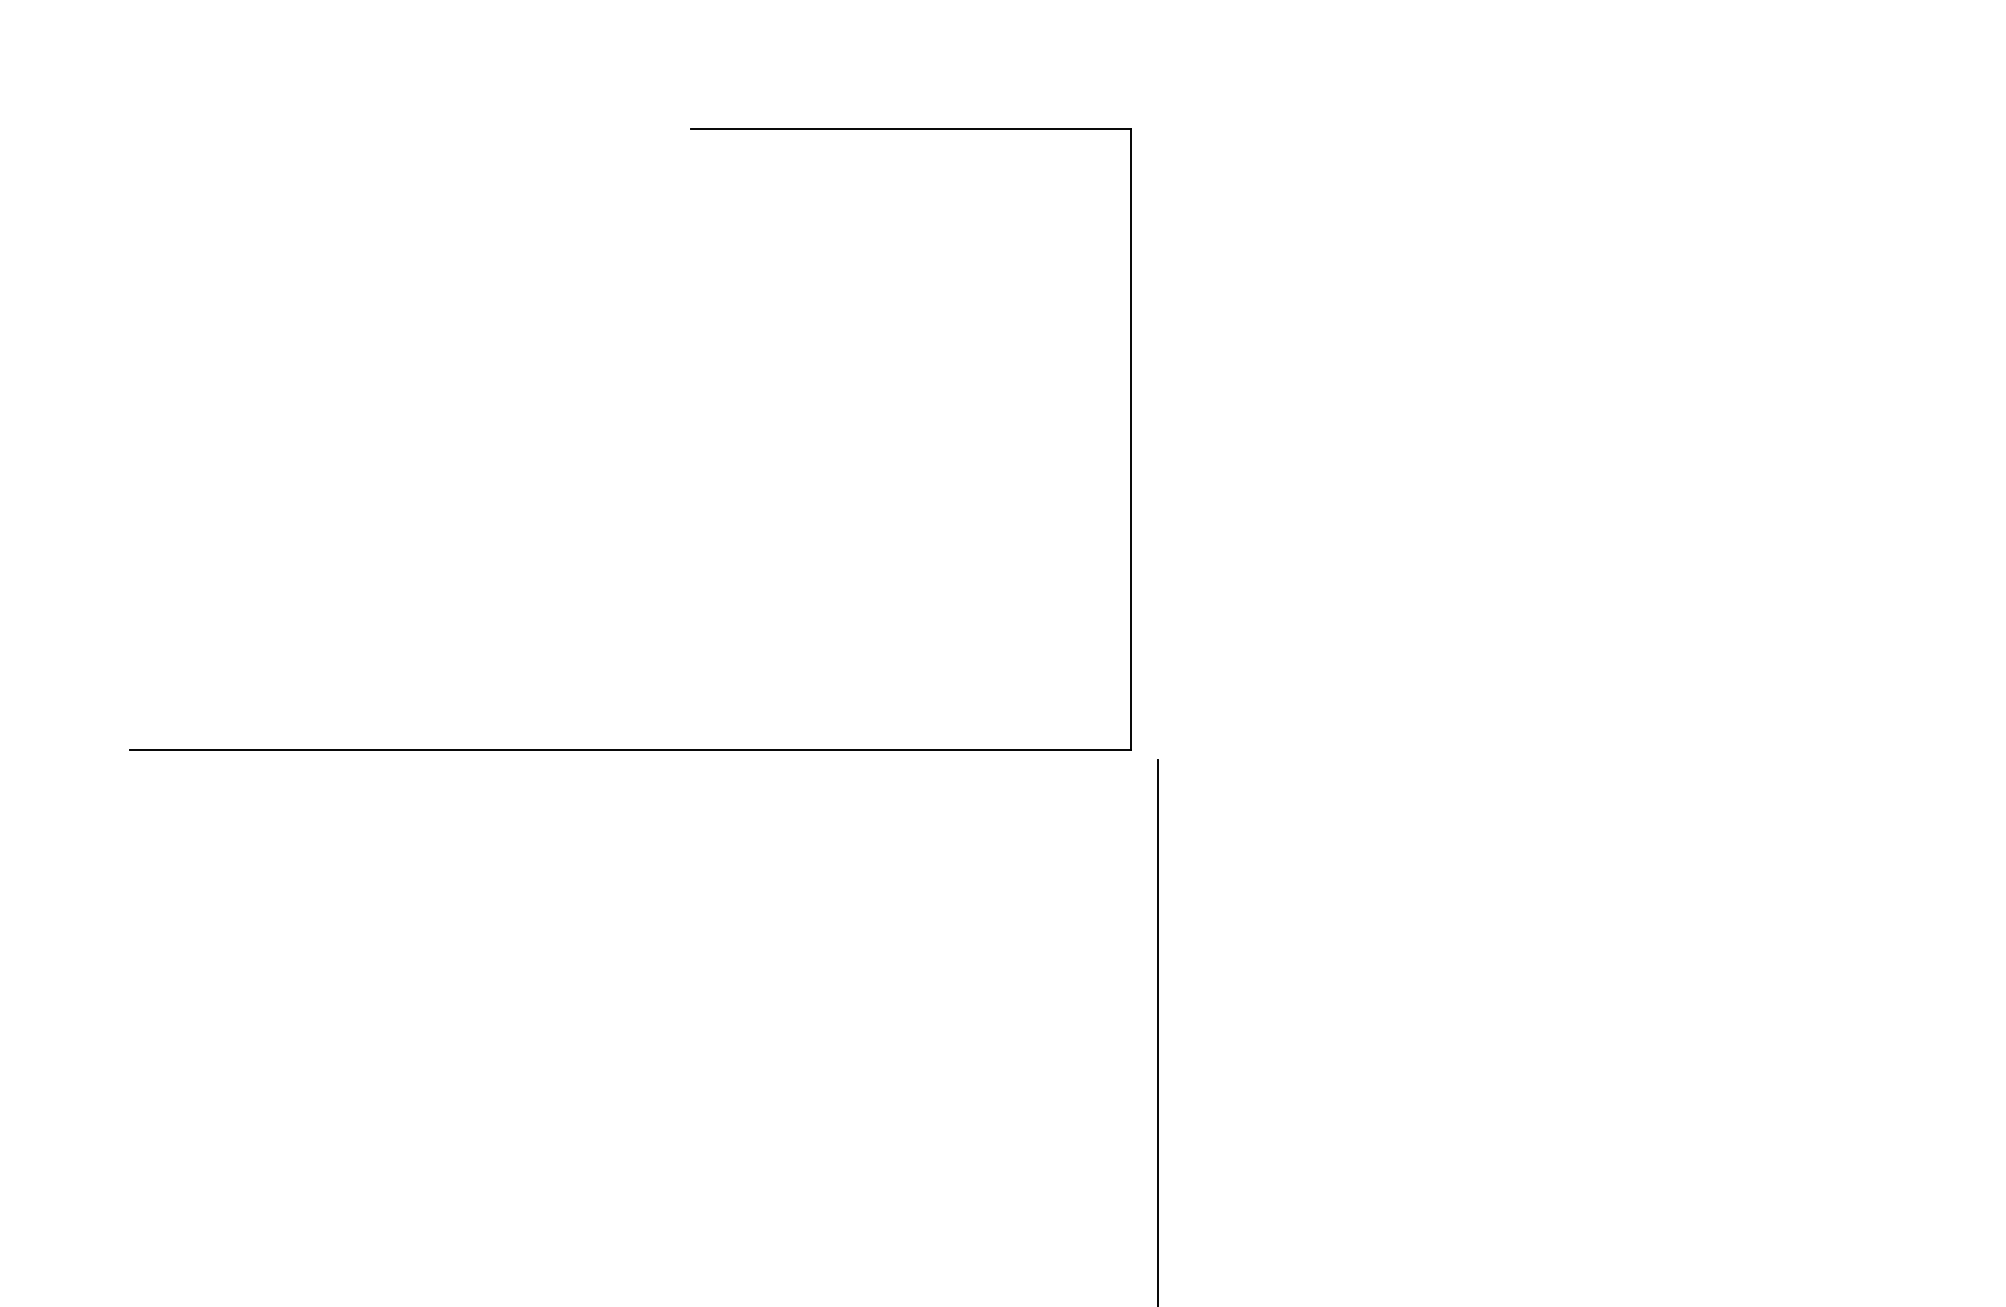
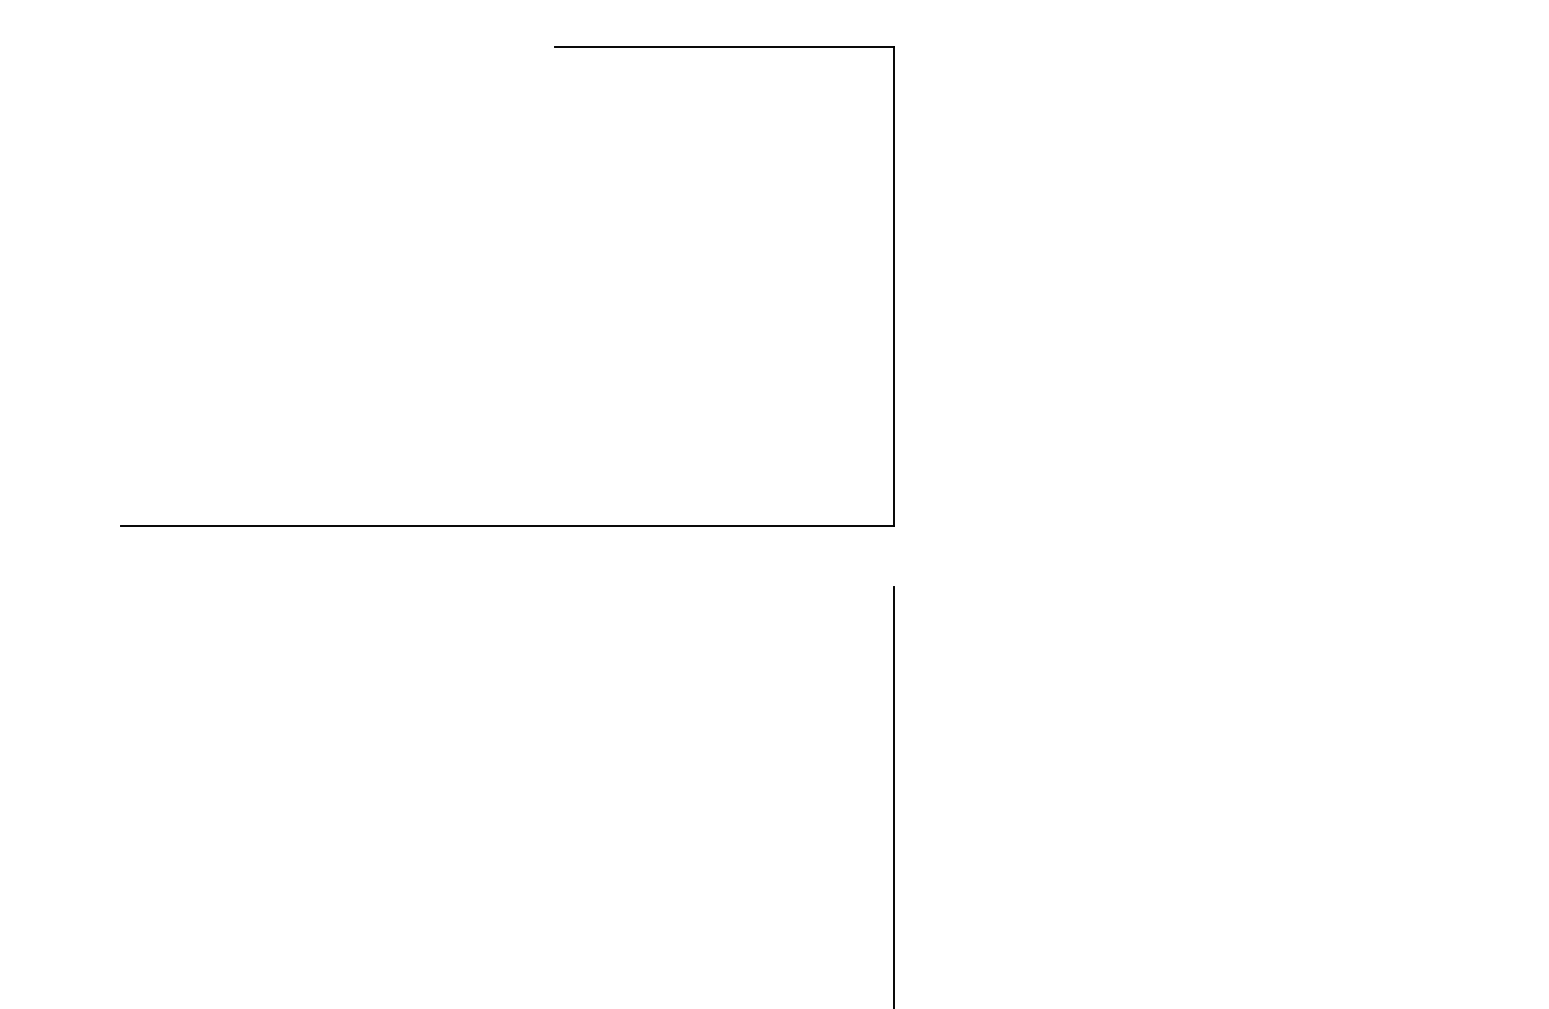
part: (630, 749) -> (507, 525), moved

